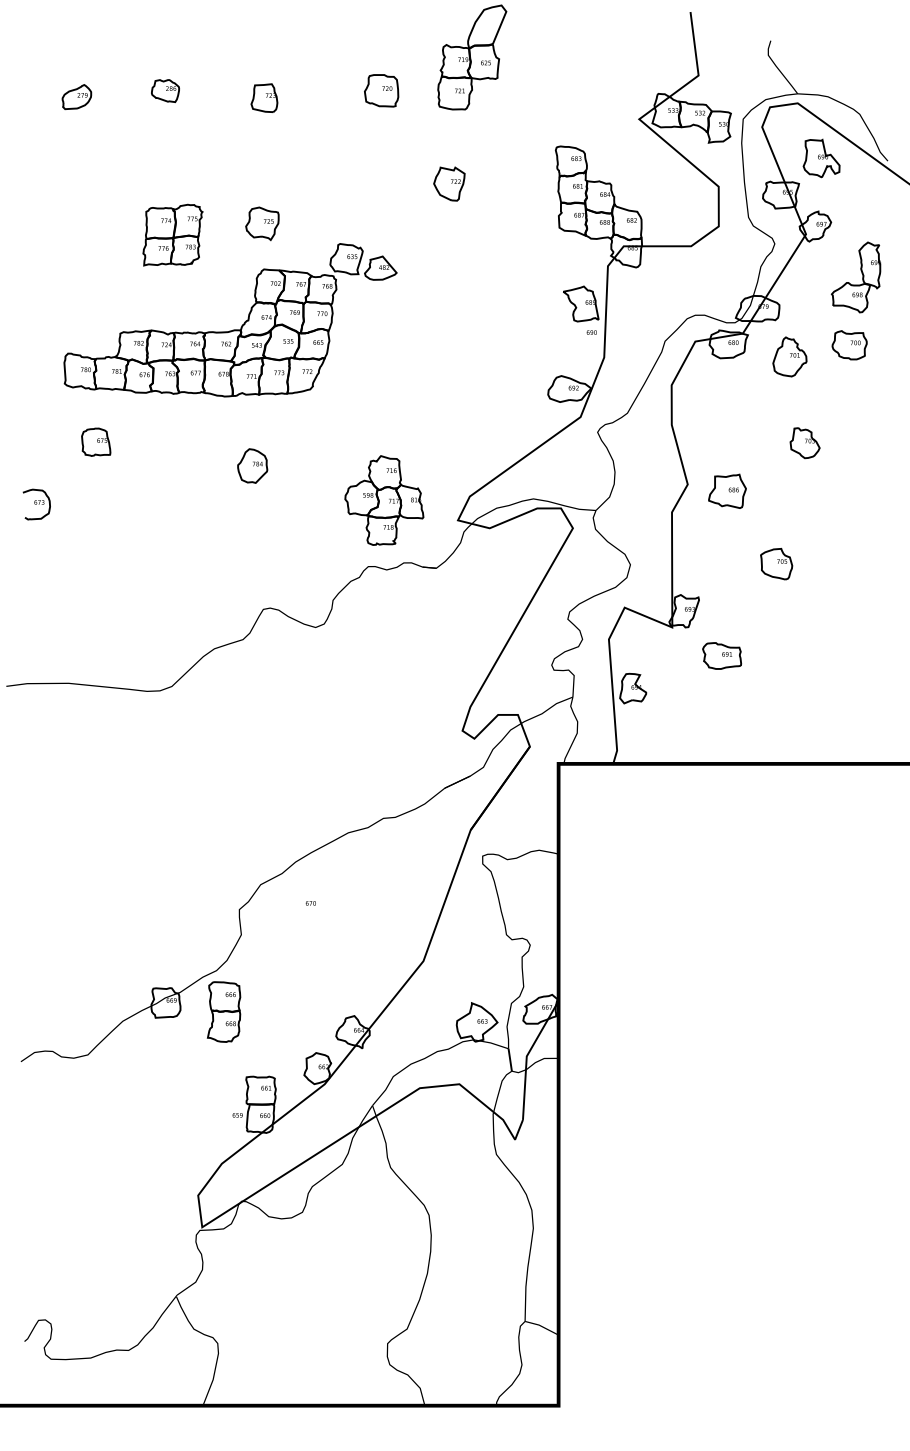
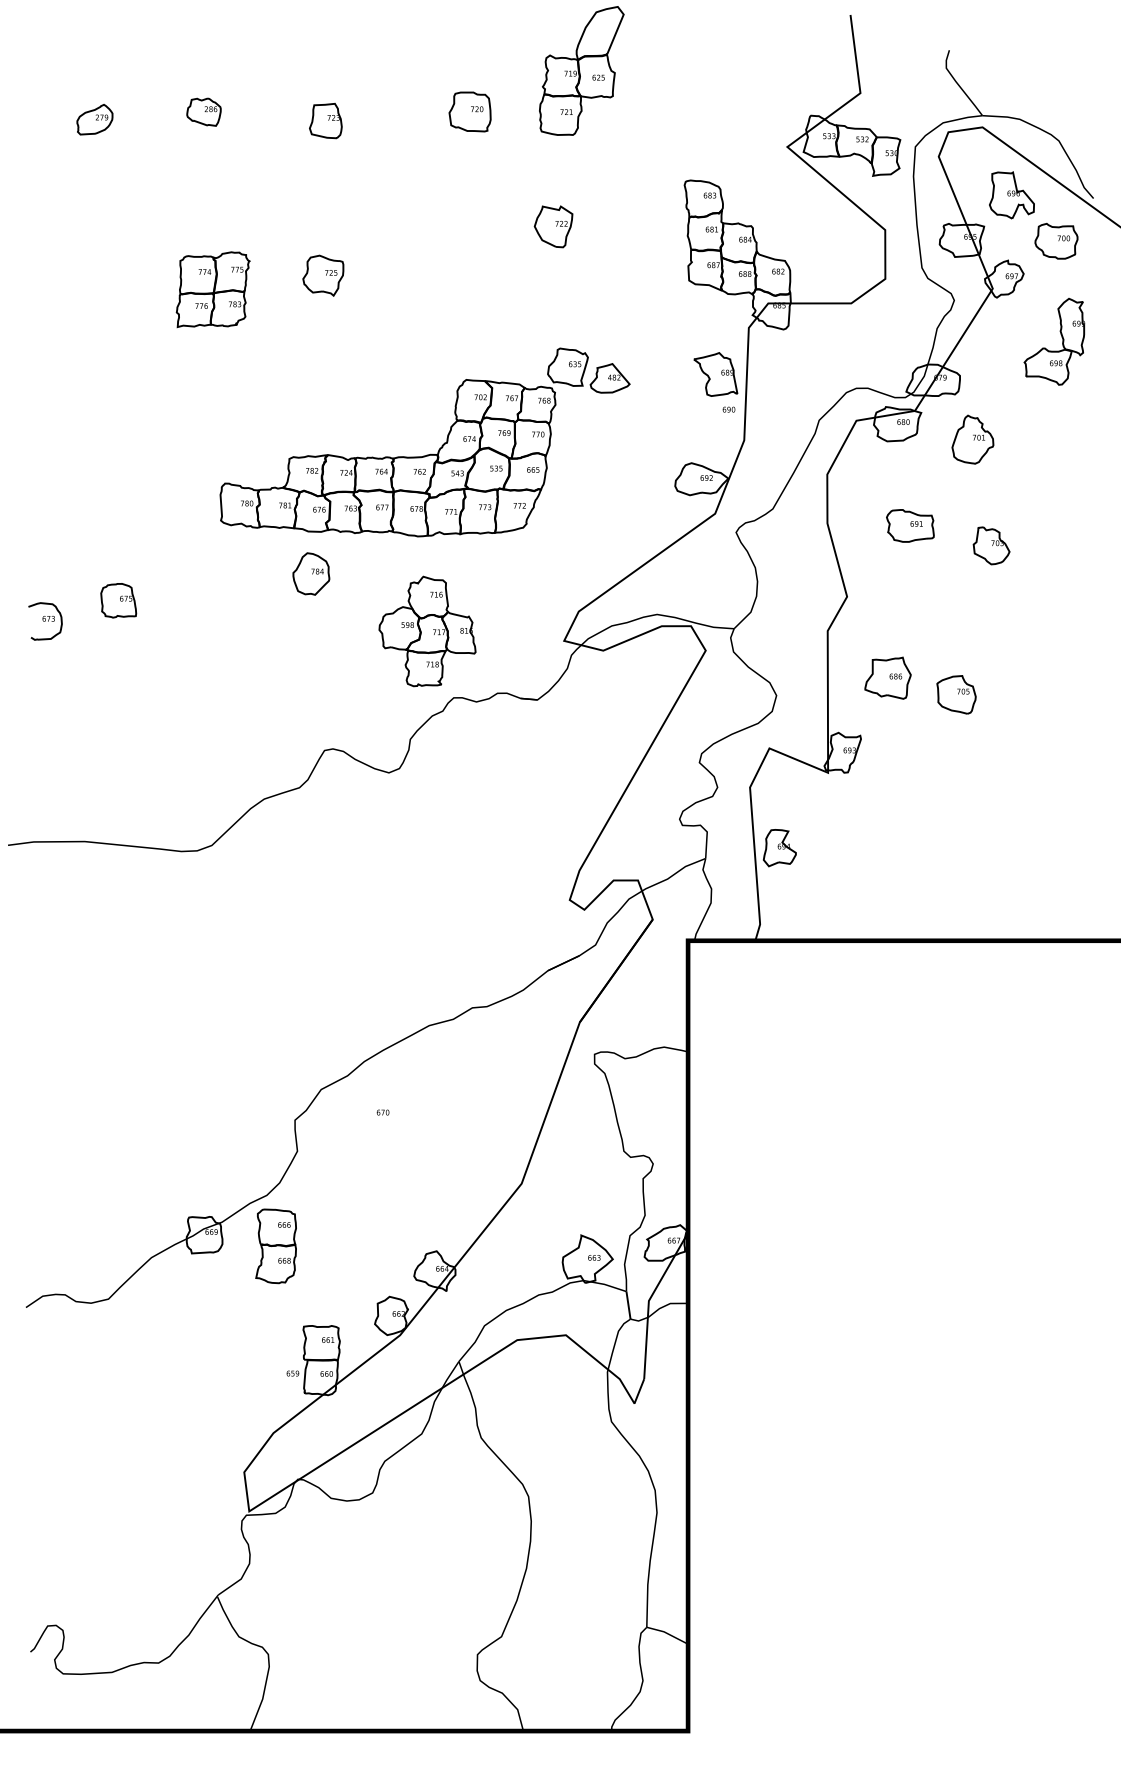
part: (231, 330) -> (426, 454), moved
part: (849, 344) -> (1056, 240), moved
part: (96, 442) -> (118, 600), moved
part: (727, 490) -> (887, 677), moved
part: (384, 500) -> (427, 631), moved
part: (722, 655) -> (910, 525), moved

